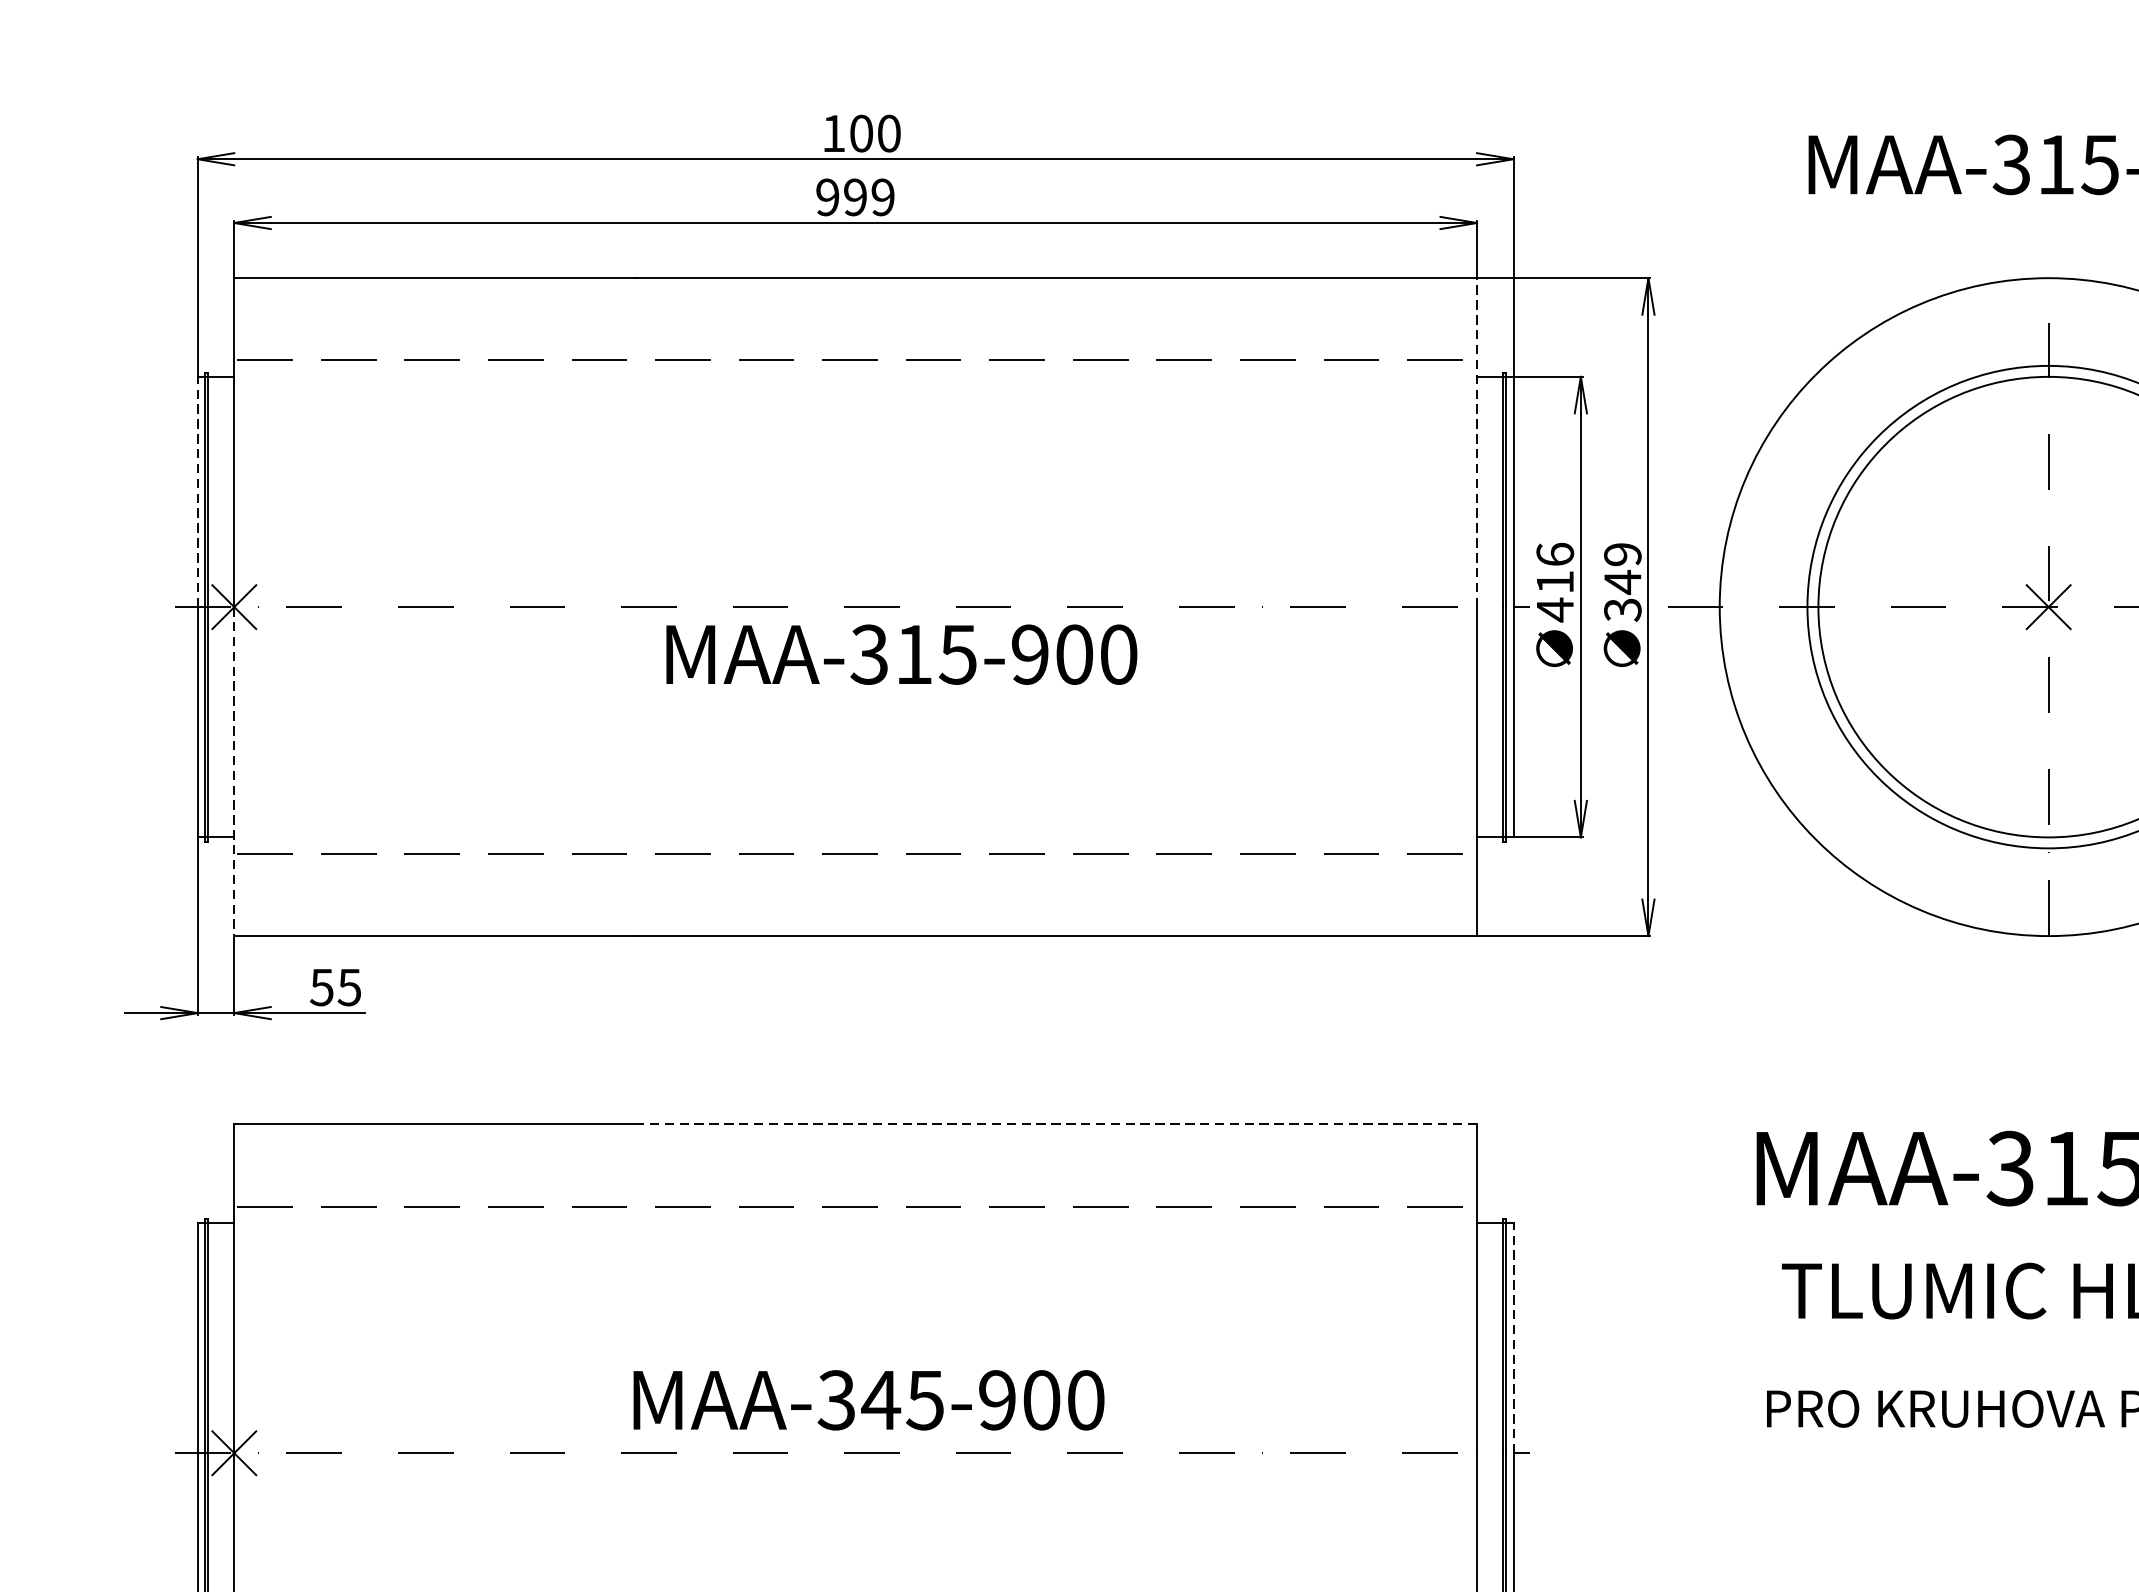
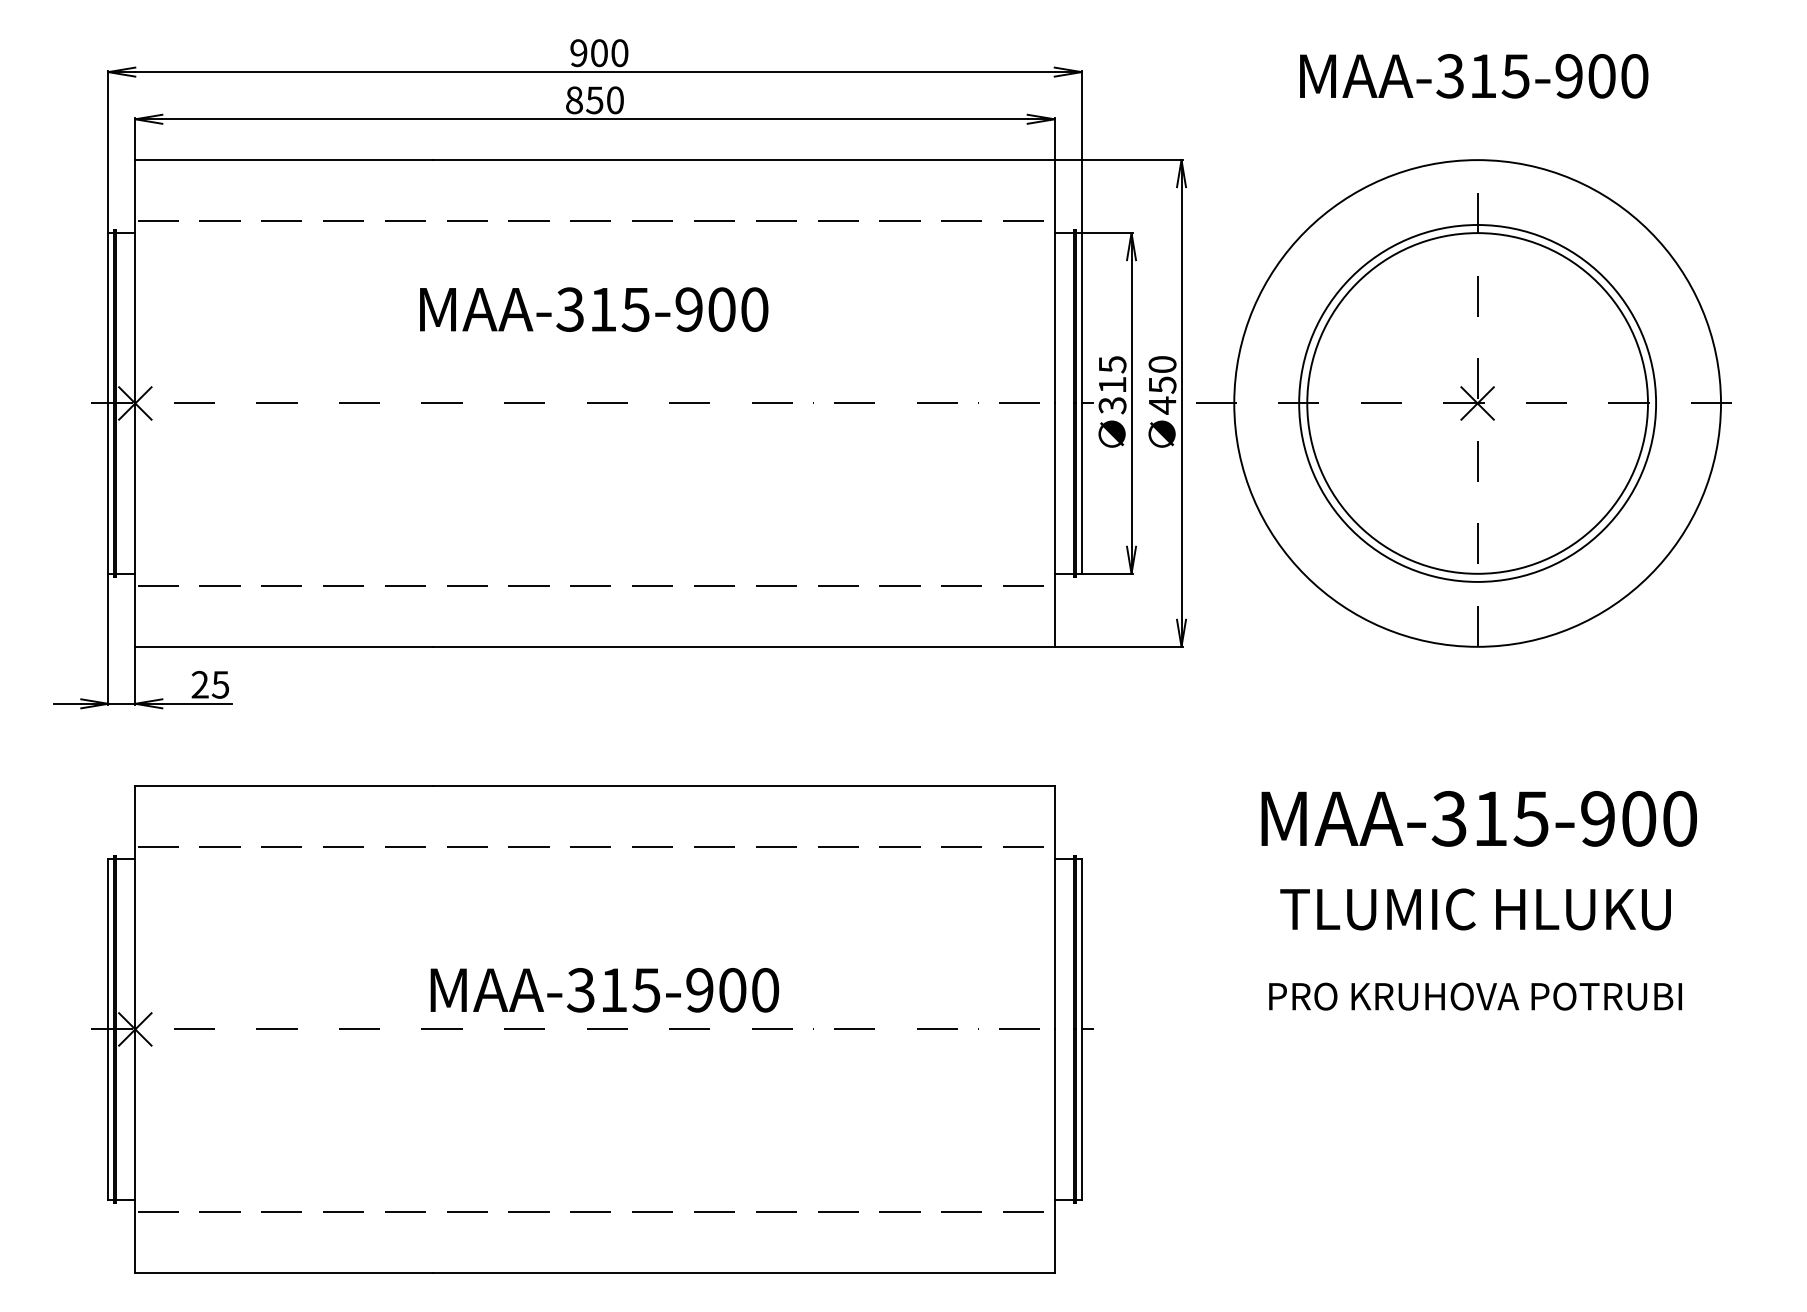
text: (833, 134) -> (578, 53), 100 -> 900
text: (854, 197) -> (594, 100), 999 -> 850
line: (1476, 442) -> (1054, 281), dashed -> solid
line: (198, 490) -> (108, 317), dashed -> solid
text: (1555, 582) -> (1112, 385), 416 -> 315
text: (1622, 582) -> (1162, 385), 349 -> 450
text: (902, 654) -> (594, 309), moved
line: (234, 772) -> (135, 525), dashed -> solid
text: (321, 986) -> (199, 684), 55 -> 25
line: (1056, 1124) -> (743, 786), dashed -> solid
line: (1513, 1337) -> (1081, 943), dashed -> solid
text: (880, 1399) -> (613, 989), MAA-345-900 -> MAA-315-900

